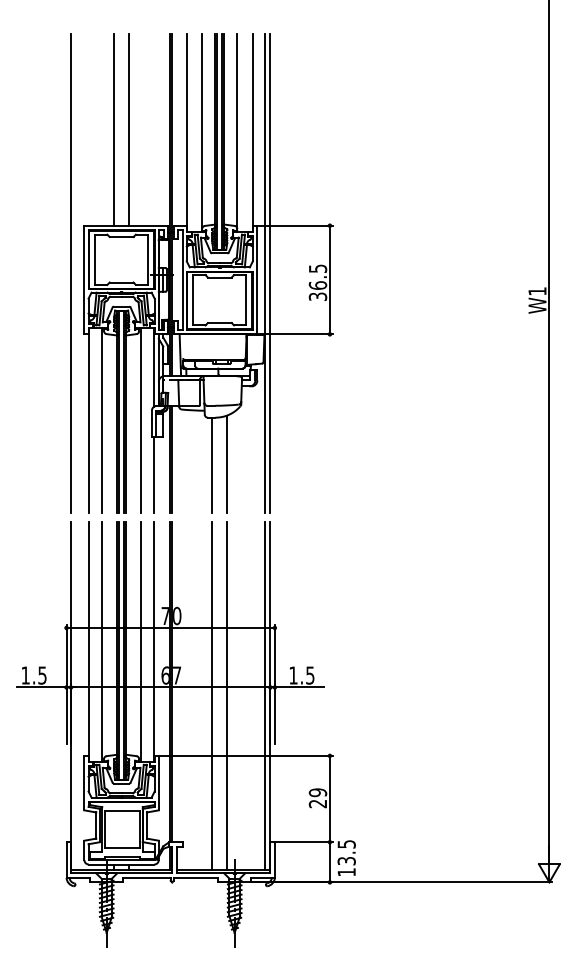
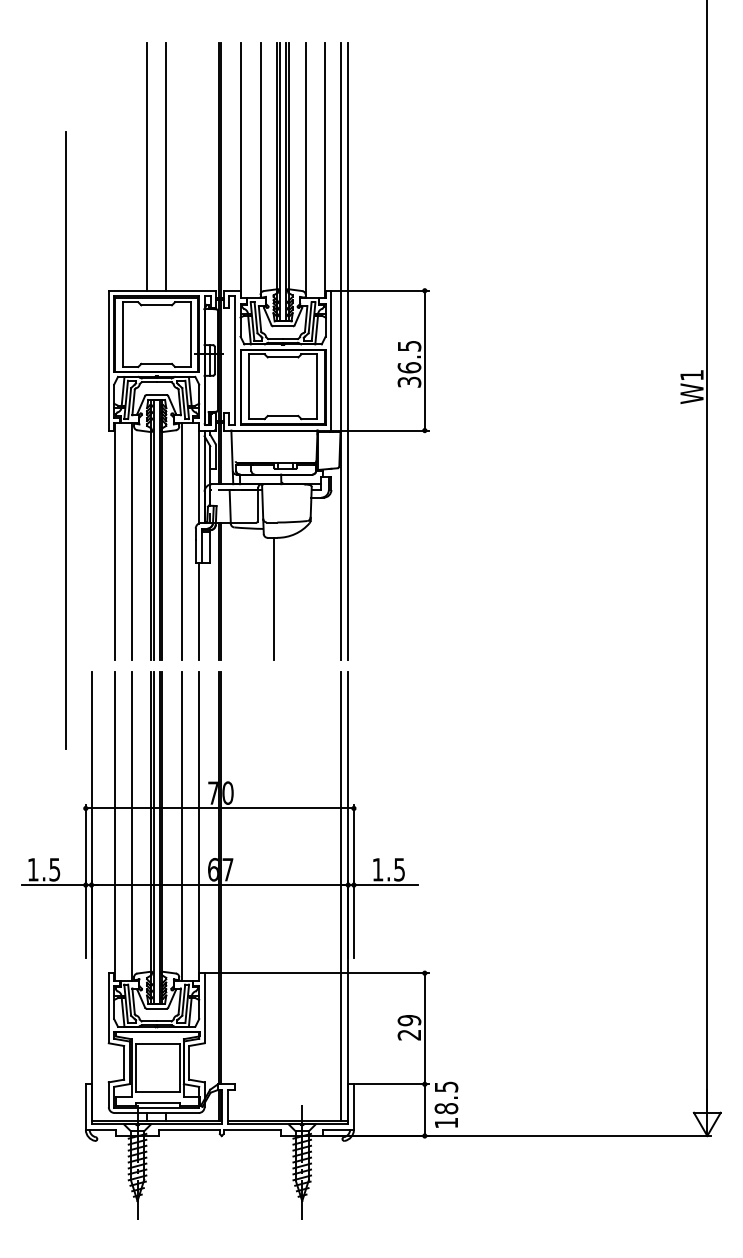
line: (70, 272) -> (65, 440), moved
line: (227, 464) -> (292, 597), removed
line: (212, 695) -> (273, 895), removed
line: (227, 695) -> (292, 895), removed
text: (346, 861) -> (446, 1108), 13.5 -> 18.5

